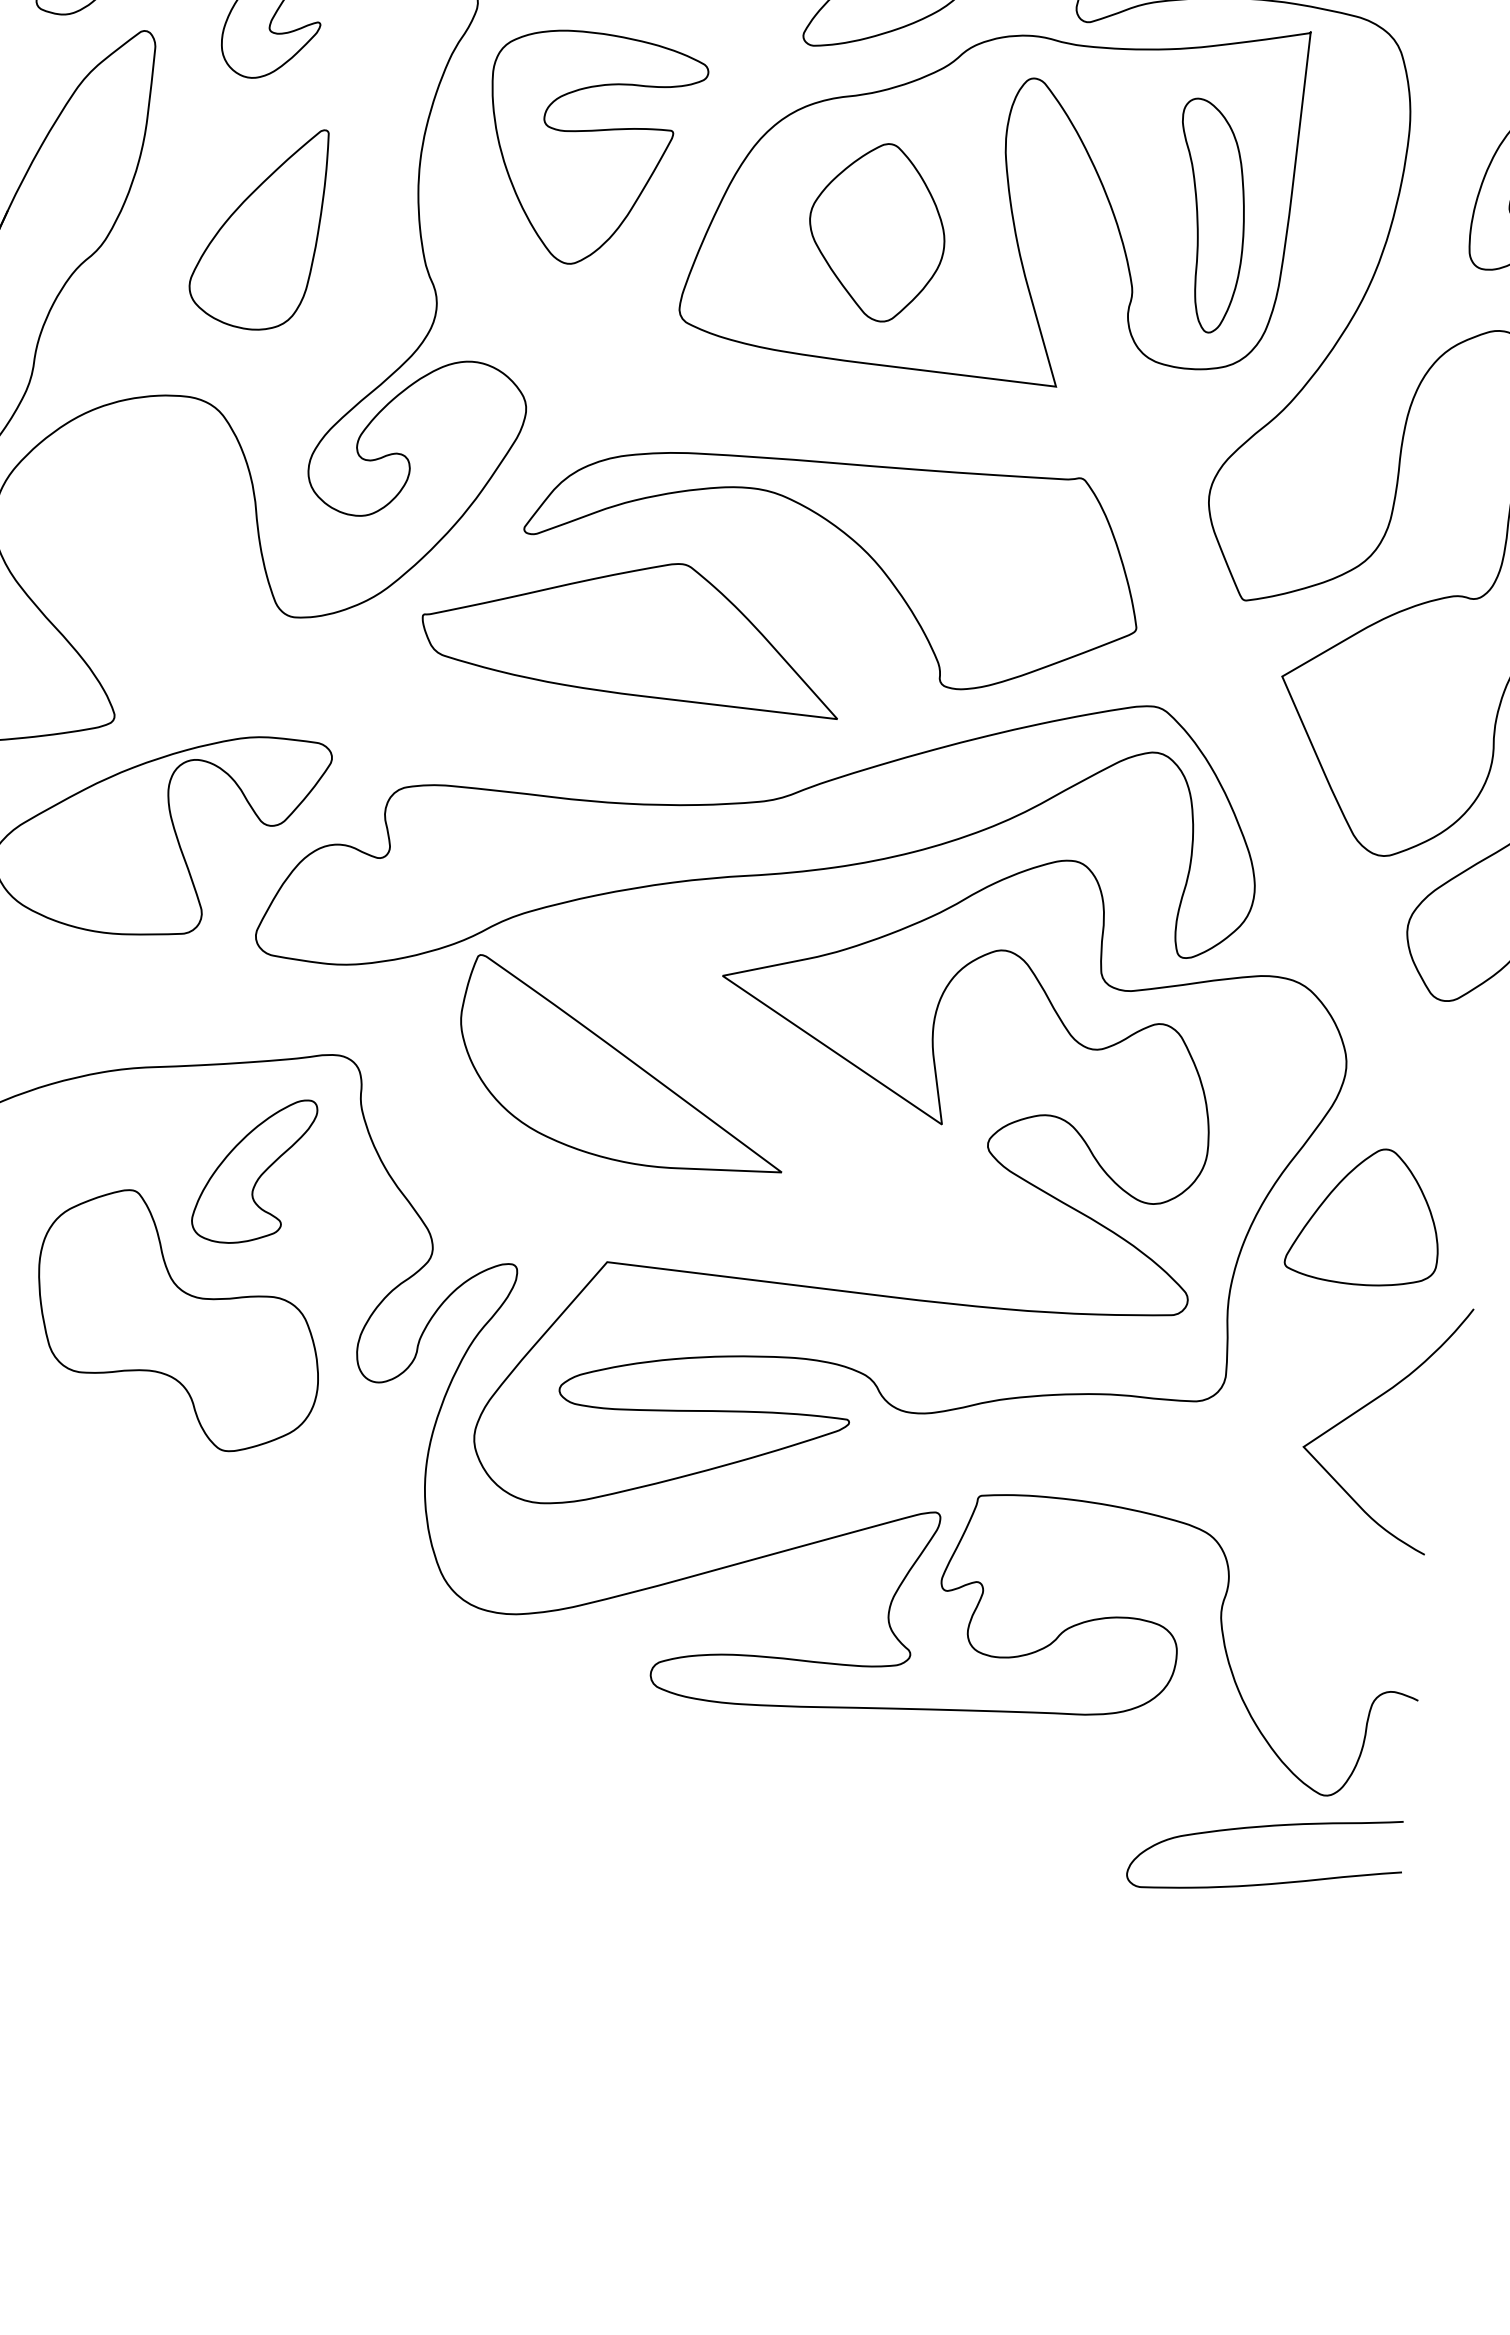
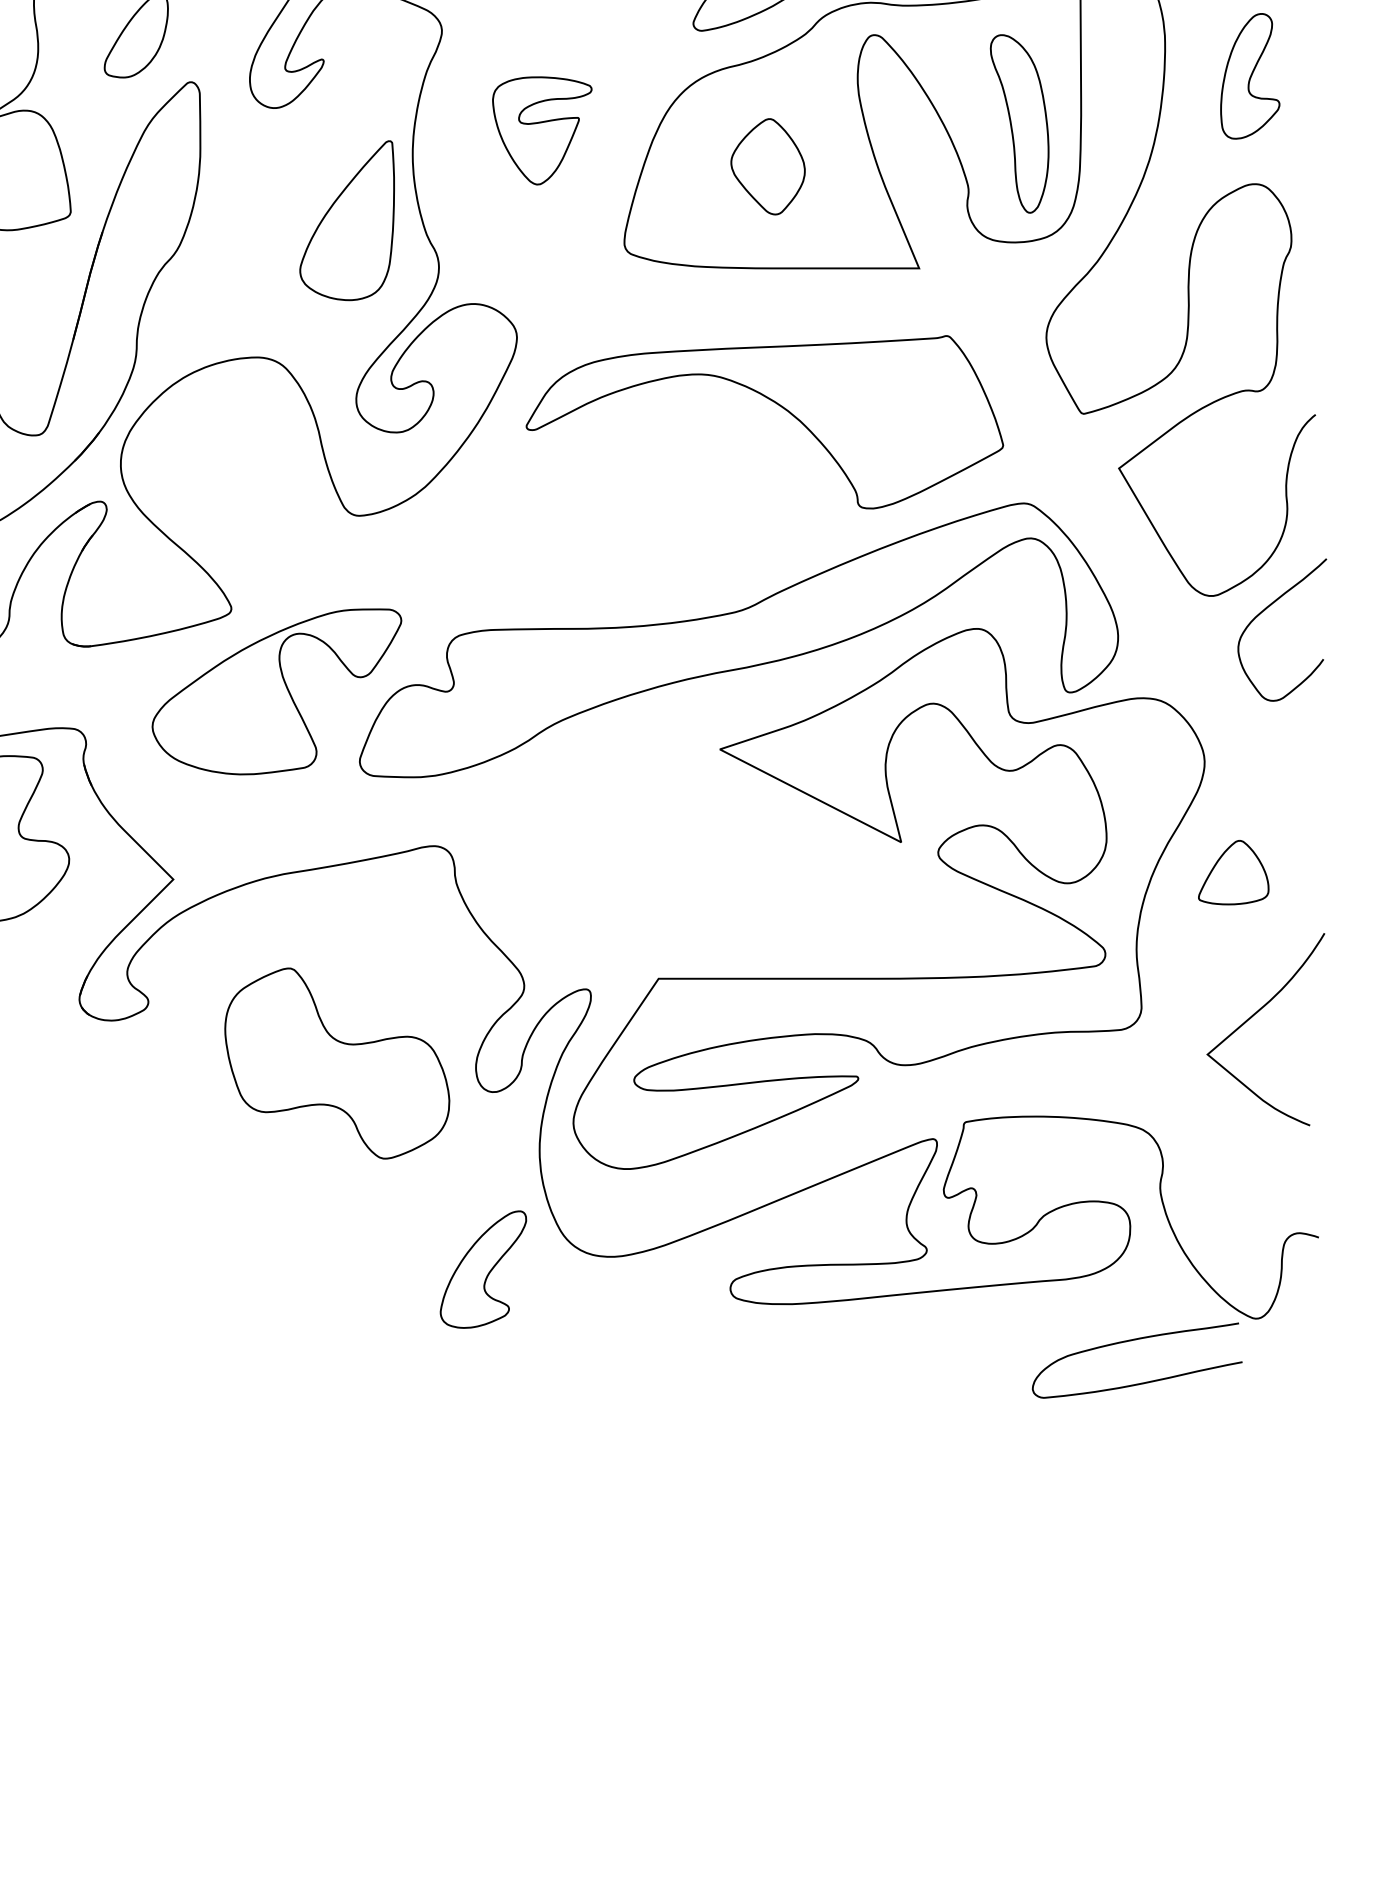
part: (591, 149) -> (542, 130), size x0.6
part: (257, 225) -> (346, 220), moved
part: (876, 231) -> (767, 166), size x0.7
part: (633, 627) -> (619, 491), removed
part: (624, 1067) -> (653, 828), removed
part: (254, 1169) -> (483, 1269), moved
part: (1365, 1216) -> (1233, 872), size x0.6
curve: (1261, 1828) -> (1131, 1341), moved

